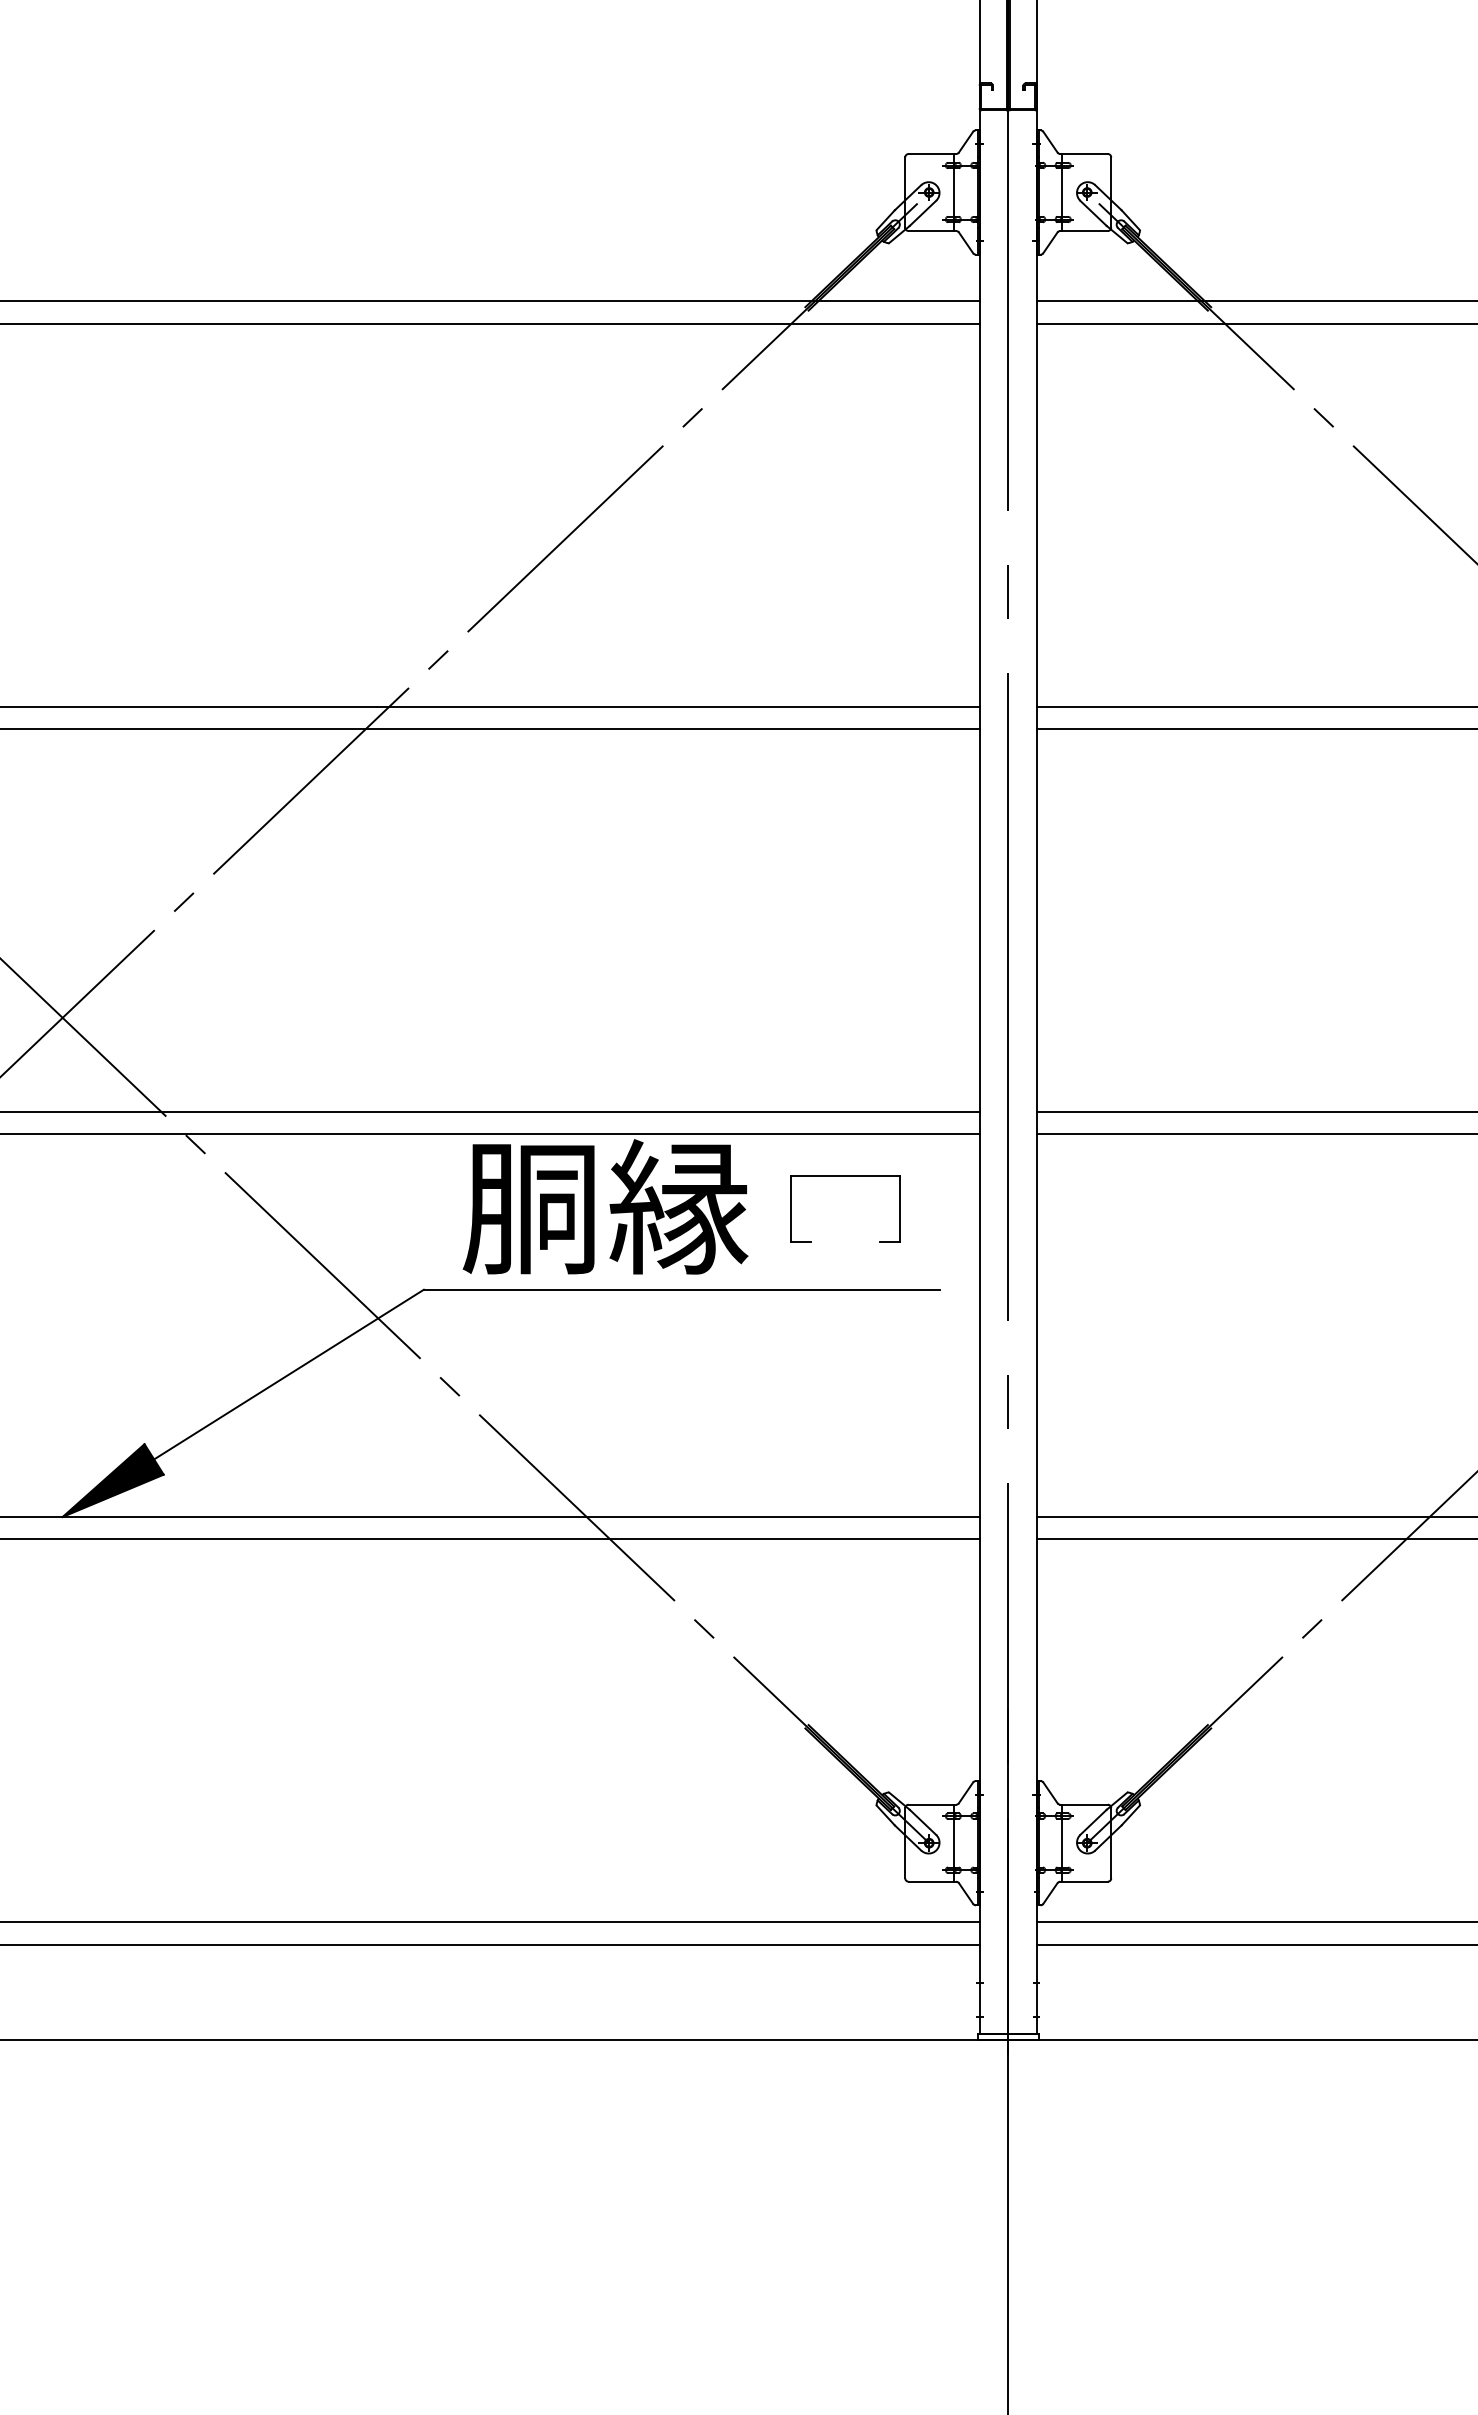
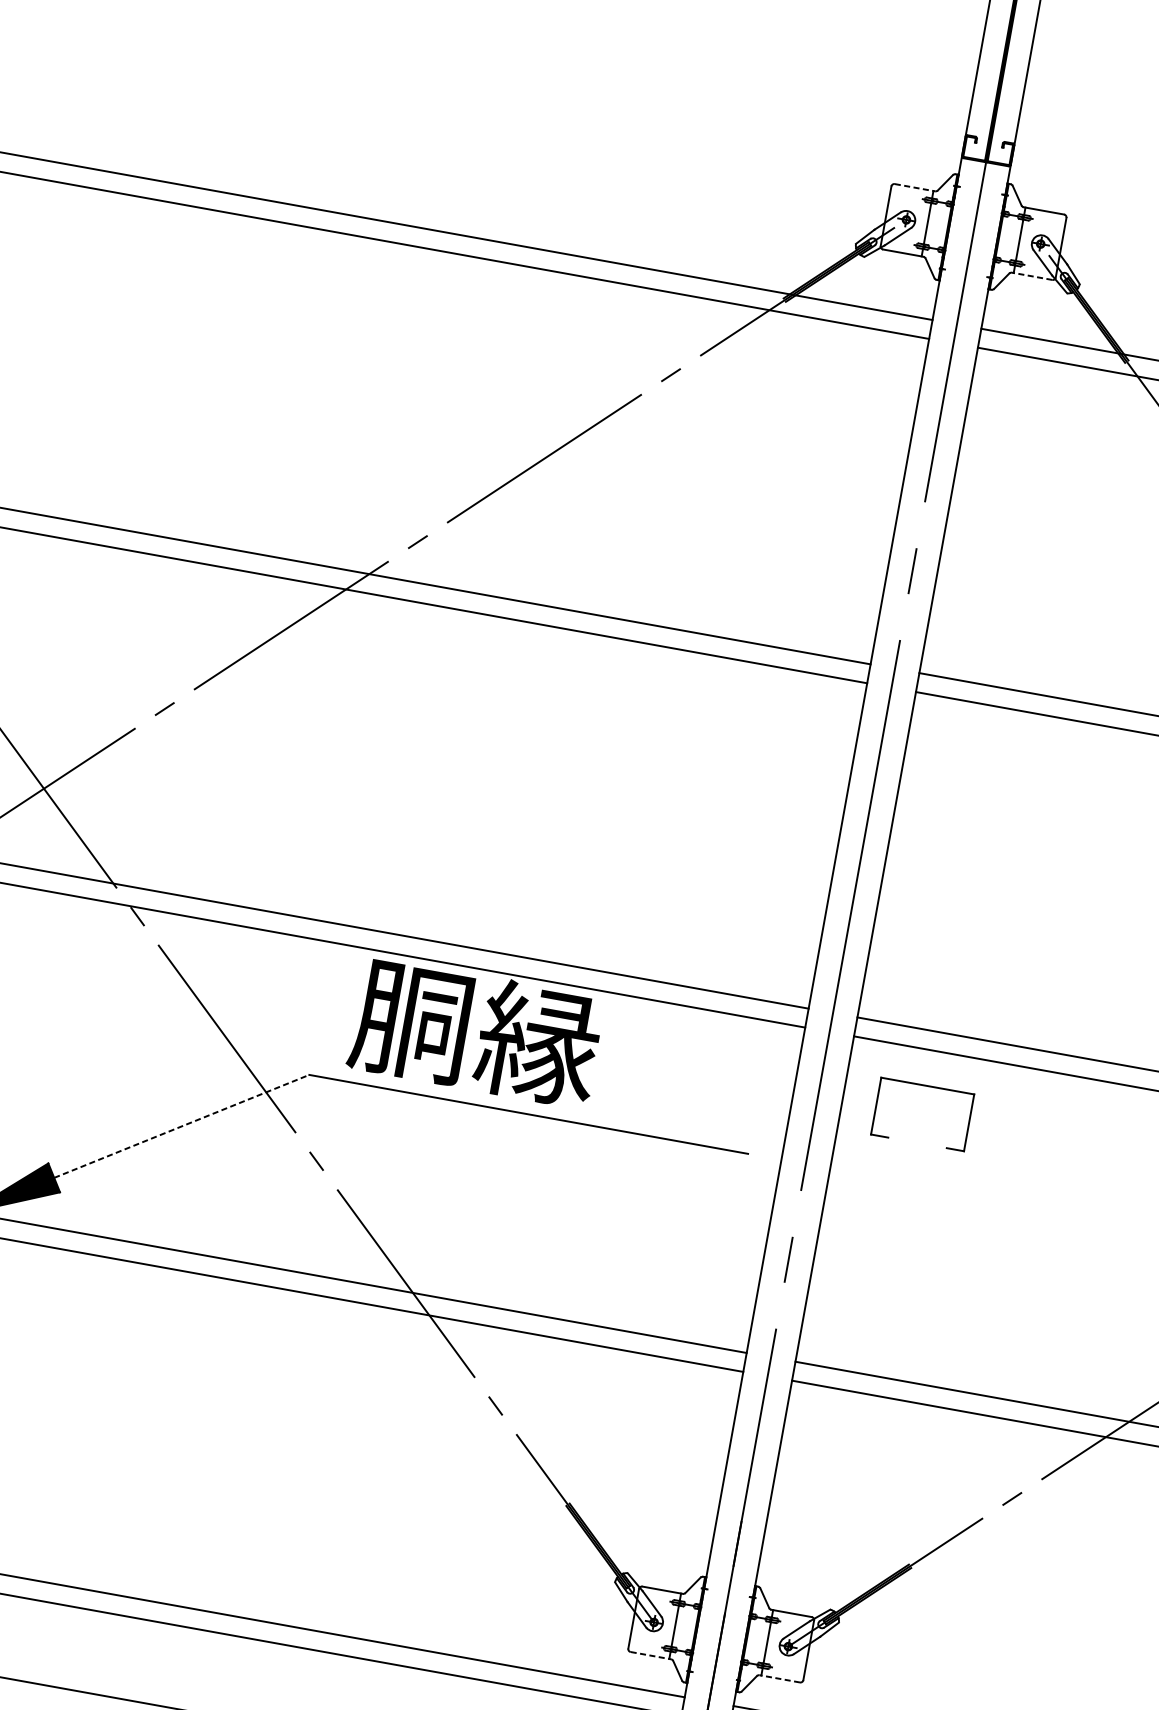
line: (932, 154) -> (915, 188), solid -> dashed
line: (1084, 231) -> (1032, 276), solid -> dashed
part: (845, 1176) -> (927, 1086), moved
line: (289, 1374) -> (182, 1126), solid -> dashed
line: (932, 1881) -> (651, 1655), solid -> dashed
line: (1084, 1881) -> (780, 1678), solid -> dashed

